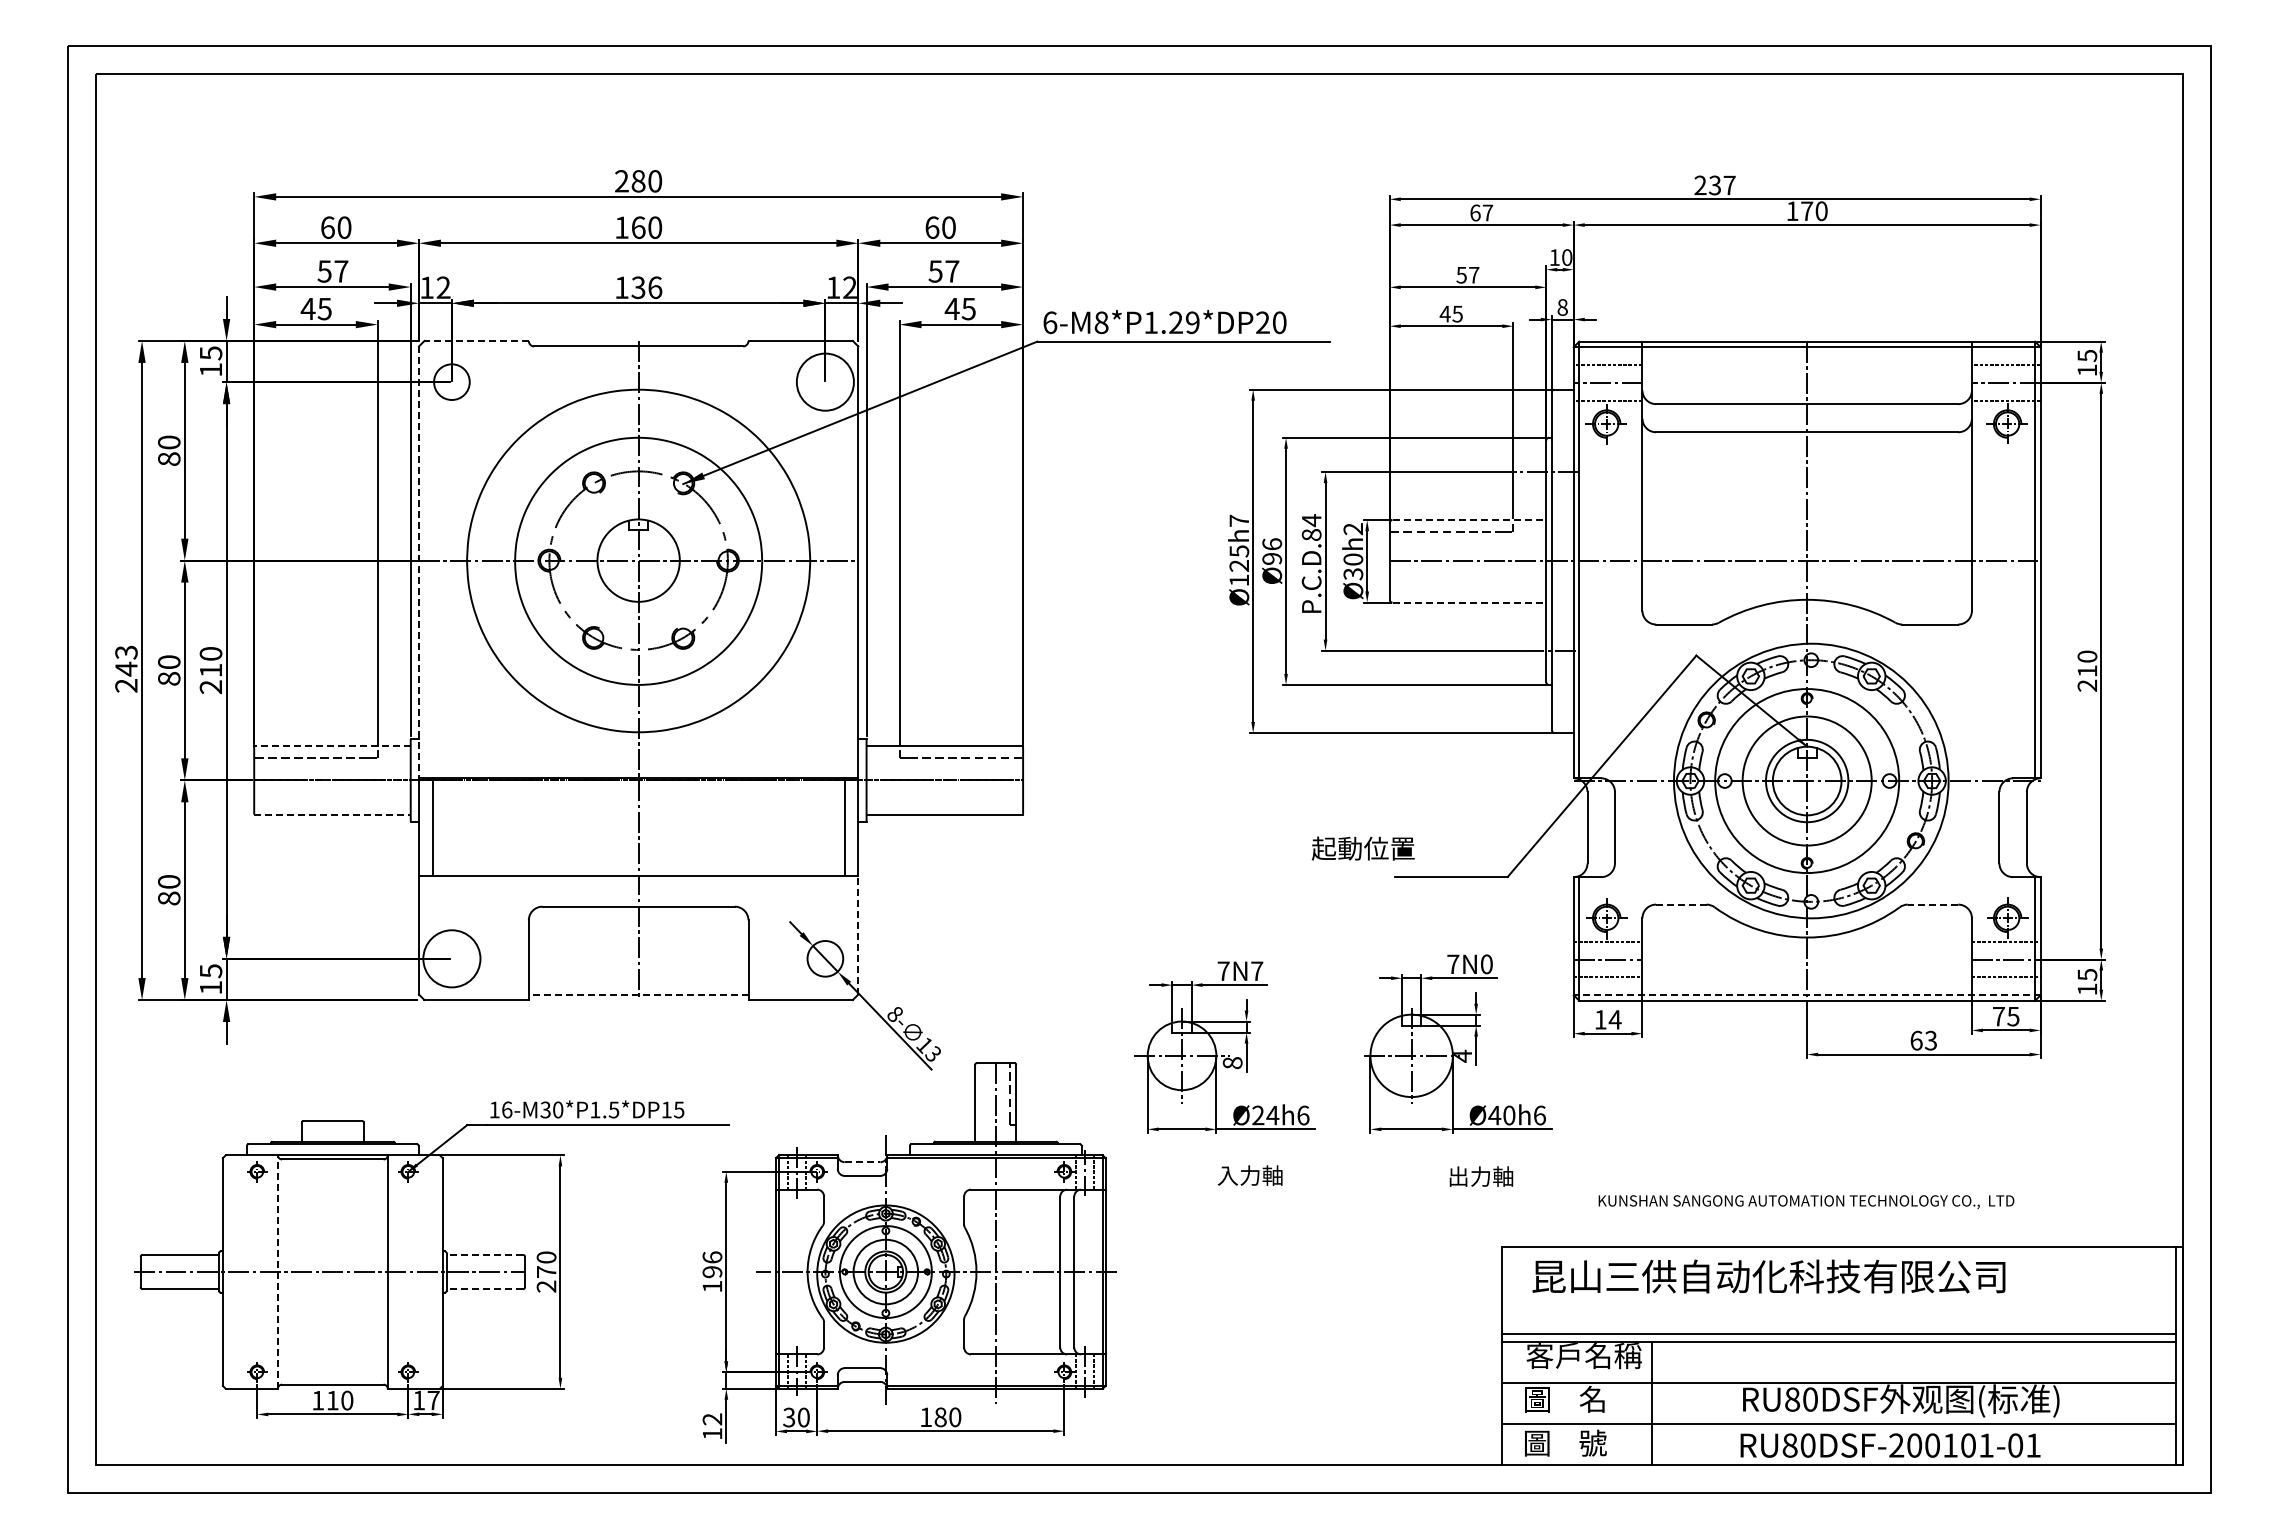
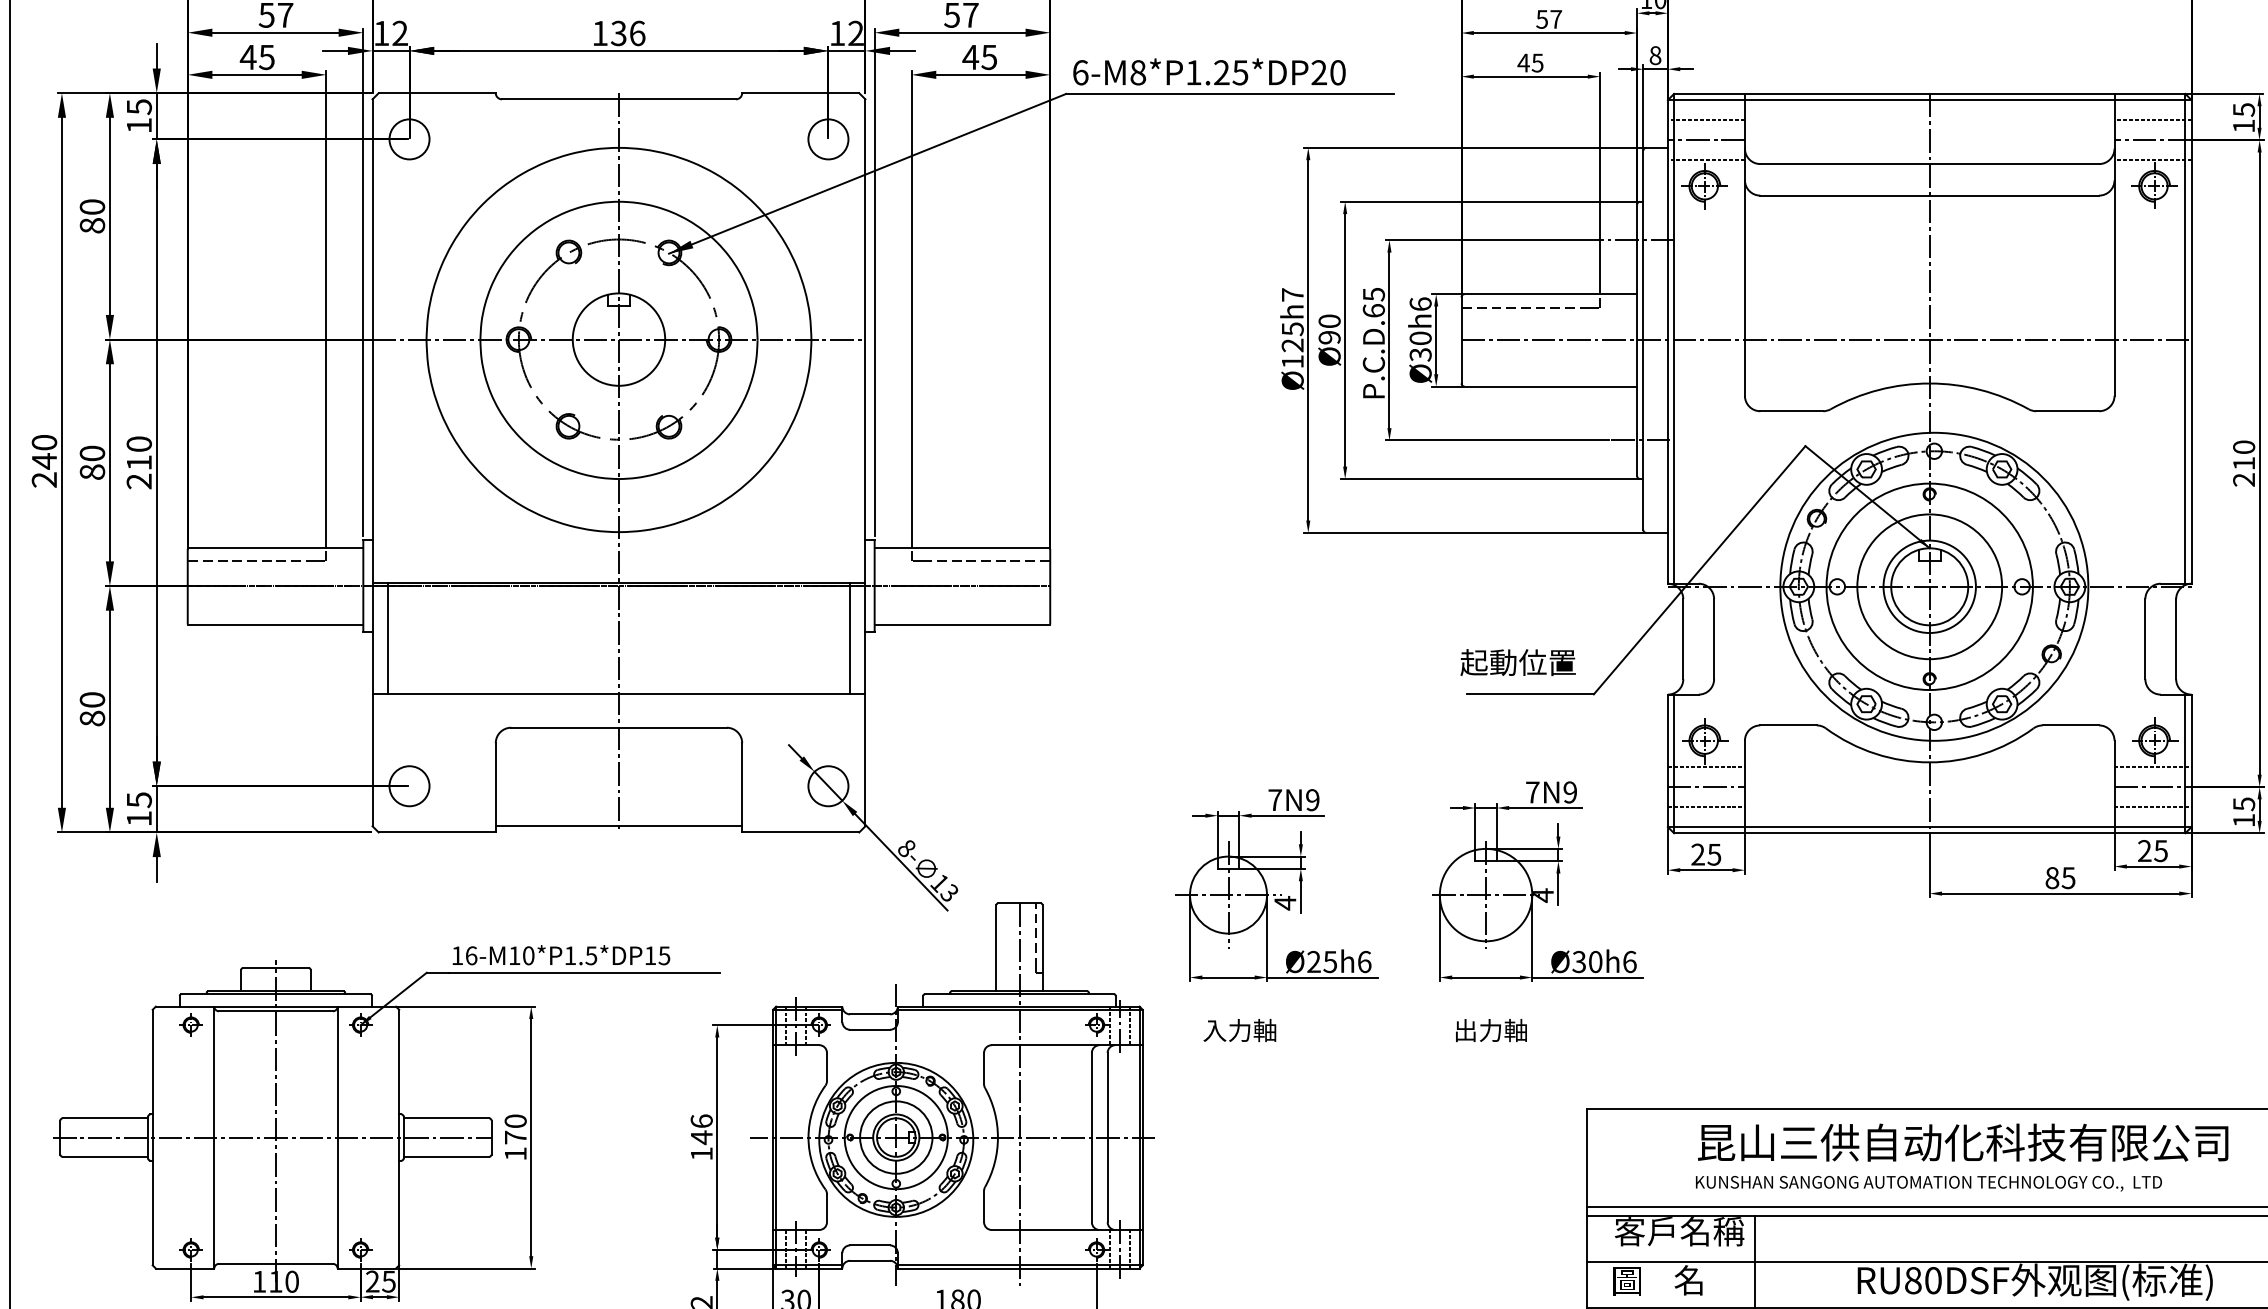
text: (1192, 322) -> (1240, 72), 6-M8*P1.29*DP20 -> 6-M8*P1.25*DP20
line: (476, 340) -> (437, 92), dashed -> solid
circle: (825, 382) -> (828, 139), size x0.62
line: (1469, 520) -> (1550, 294), dashed -> solid
text: (1311, 527) -> (1373, 302), P.C.D.84 -> P.C.D.65
text: (1353, 529) -> (1420, 304), Ø30h2 -> Ø30h6
text: (1271, 544) -> (1328, 321), Ø96 -> Ø90
line: (418, 562) -> (372, 341), dashed -> solid
line: (1469, 602) -> (1550, 386), dashed -> solid
text: (126, 652) -> (44, 442), 243 -> 240
line: (331, 746) -> (274, 548), dashed -> solid
line: (332, 814) -> (275, 624), dashed -> solid
text: (1362, 848) -> (1517, 662), moved
line: (1680, 904) -> (1787, 725), dashed -> solid
line: (1932, 904) -> (2070, 725), dashed -> solid
line: (858, 935) -> (865, 760), dashed -> solid
circle: (451, 958) -> (409, 785), size x0.62
text: (1486, 964) -> (1570, 792), 7N0 -> 7N9
text: (1257, 971) -> (1313, 800), 7N7 -> 7N9
line: (638, 994) -> (618, 826), dashed -> solid
line: (1806, 995) -> (1928, 827), dashed -> solid
text: (1998, 1016) -> (2144, 850), 75 -> 25
text: (1607, 1019) -> (1705, 854), 14 -> 25
text: (1923, 1040) -> (2060, 877), 63 -> 85
text: (1232, 1062) -> (1285, 902), 8 -> 4
text: (545, 1109) -> (514, 955), 16-M30*P1.5*DP15 -> 16-M10*P1.5*DP15
text: (1272, 1115) -> (1329, 961), Ø24h6 -> Ø25h6
text: (1494, 1115) -> (1578, 961), Ø40h6 -> Ø30h6
line: (862, 1162) -> (870, 1014), dashed -> solid
text: (1249, 1175) -> (1239, 1030), moved
text: (1481, 1176) -> (1491, 1030), moved
text: (1806, 1202) -> (1928, 1184), moved
line: (484, 1254) -> (446, 1117), dashed -> solid
line: (332, 1256) -> (275, 1120), added
text: (712, 1271) -> (701, 1136), 196 -> 146
line: (277, 1272) -> (213, 1138), dashed -> solid
text: (1768, 1276) -> (1962, 1142), moved
text: (546, 1286) -> (515, 1153), 270 -> 170
line: (484, 1289) -> (446, 1157), dashed -> solid
text: (426, 1400) -> (381, 1281), 17 -> 25

